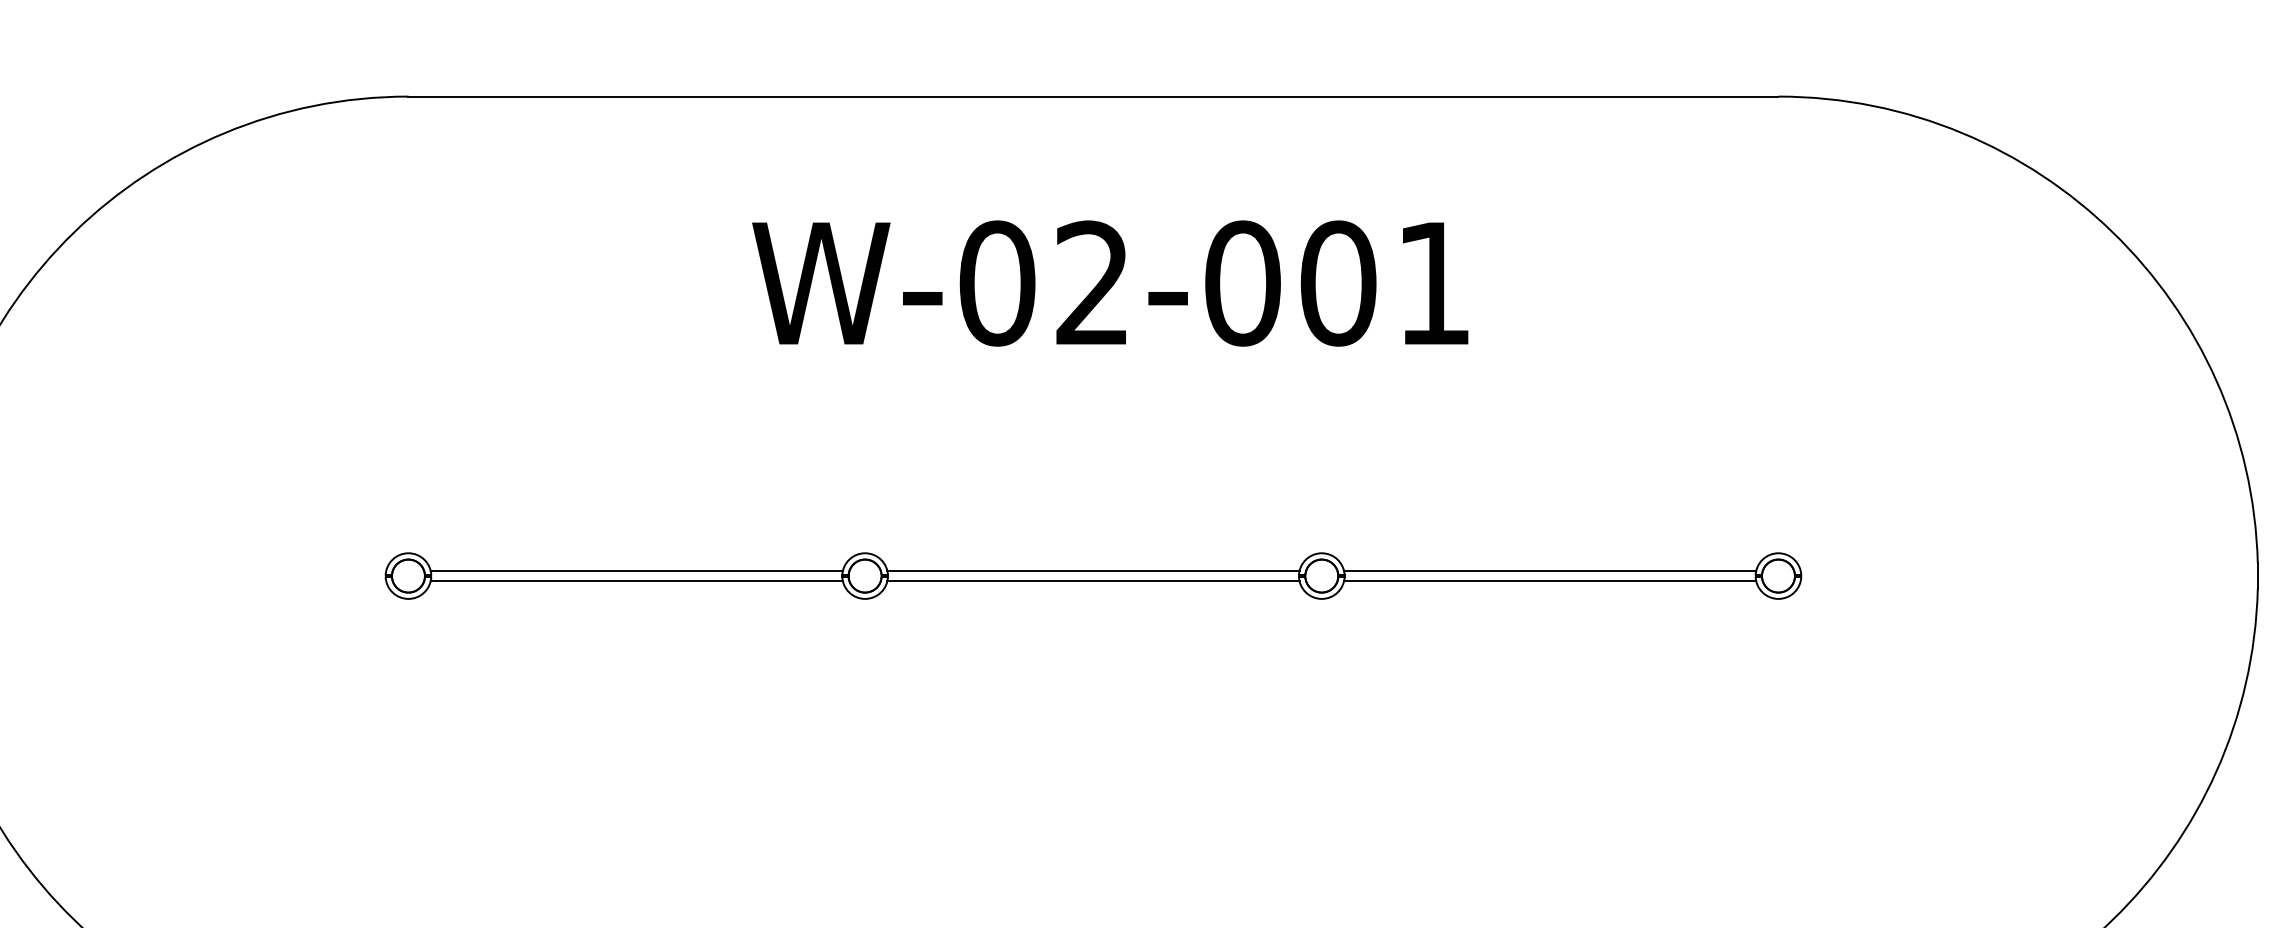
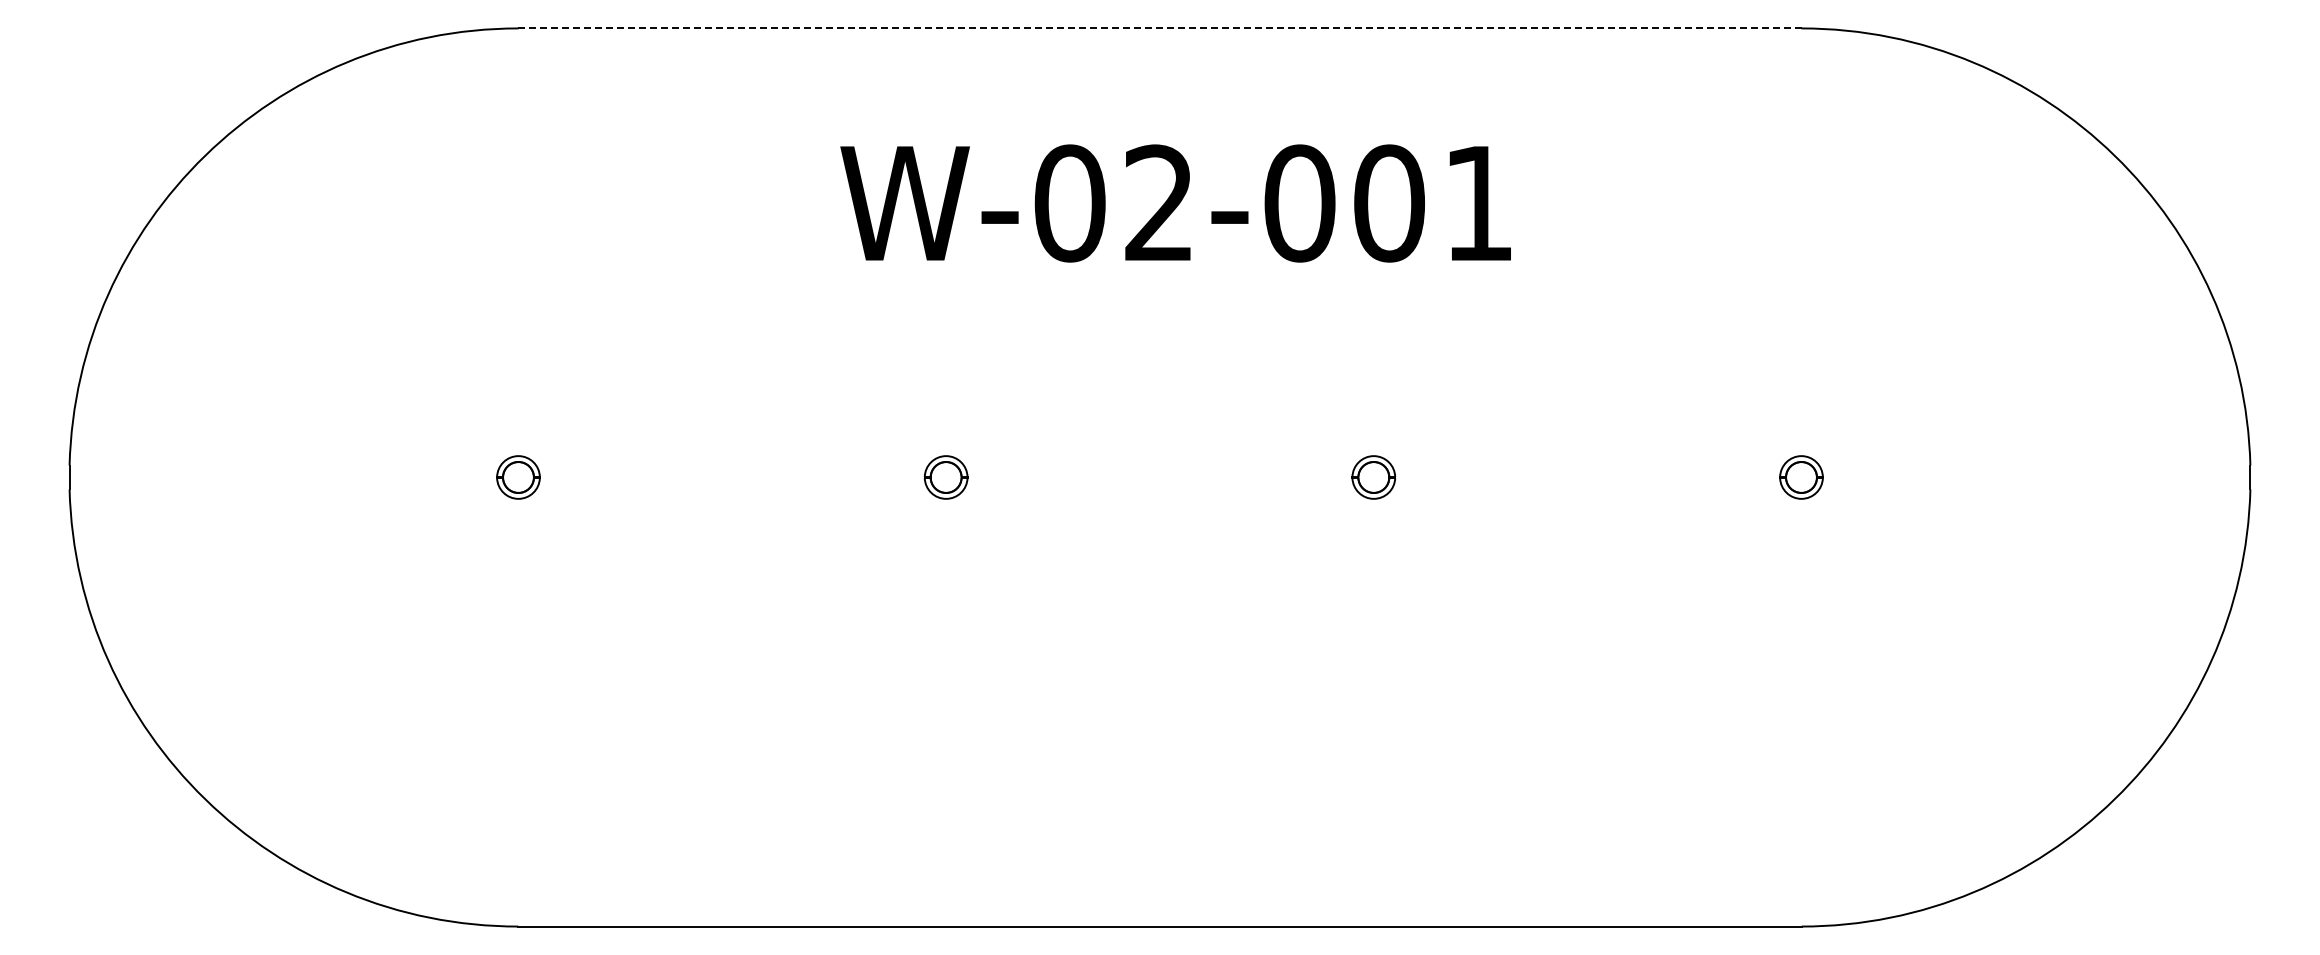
line: (1092, 96) -> (1159, 28), solid -> dashed
line: (636, 570) -> (732, 472), removed
line: (1092, 570) -> (1159, 472), removed
line: (1549, 570) -> (1587, 472), removed
line: (636, 581) -> (732, 482), removed
line: (1092, 581) -> (1159, 482), removed
line: (1549, 581) -> (1587, 482), removed

